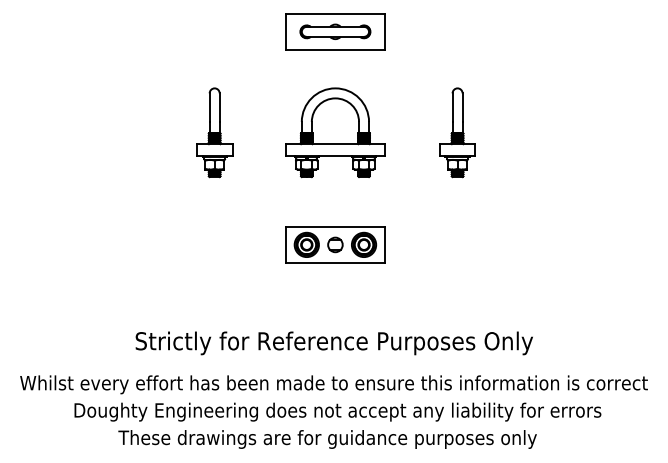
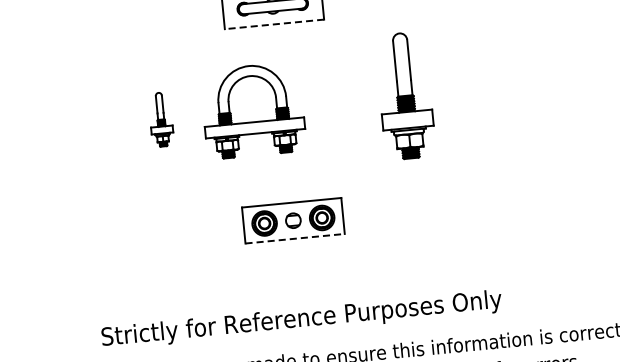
line: (334, 49) -> (273, 24), solid -> dashed
part: (214, 132) -> (160, 119), size x0.6
part: (335, 132) -> (253, 110), moved
part: (457, 132) -> (405, 95), size x1.4
line: (335, 262) -> (295, 238), solid -> dashed

